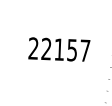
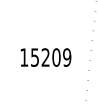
text: (59, 49) -> (45, 57), 22157 -> 15209

